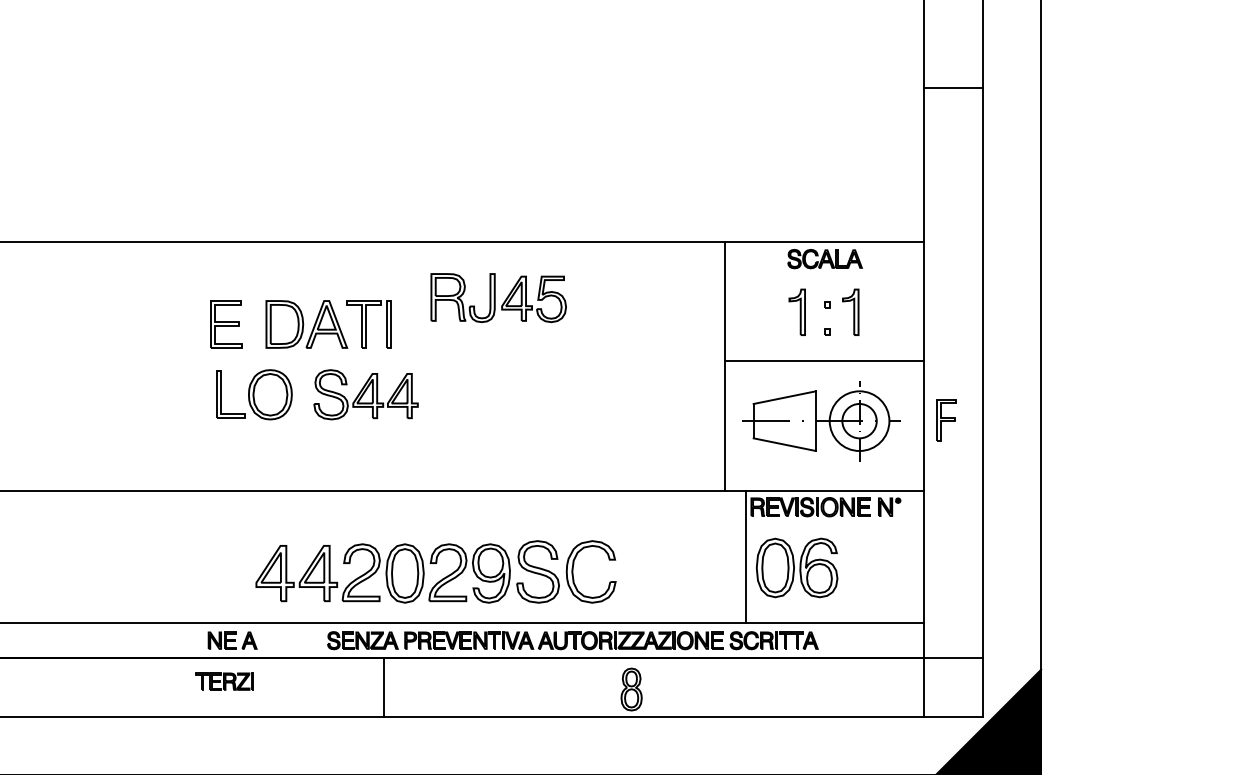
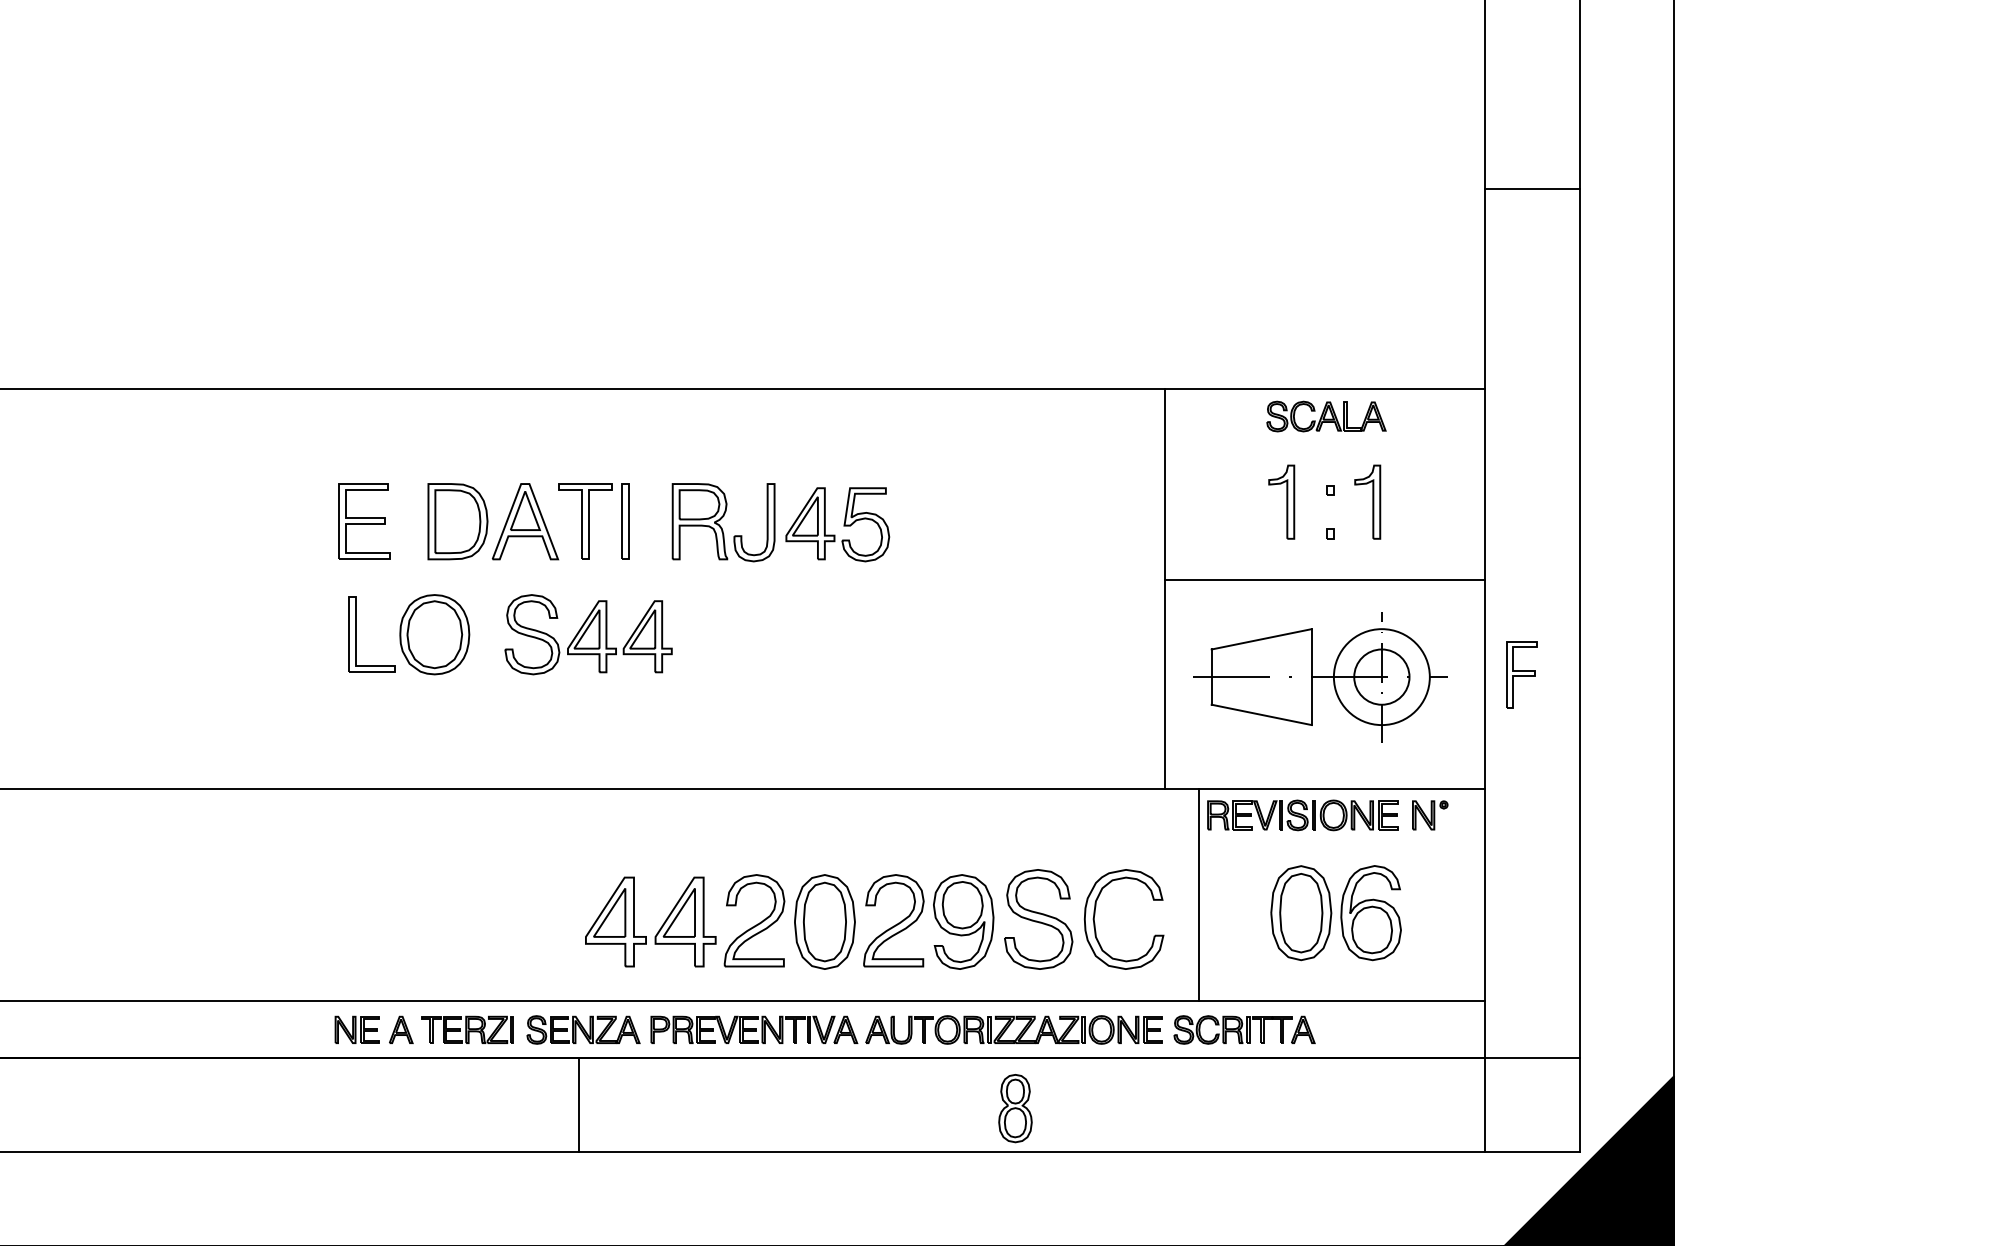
line: (953, 88) -> (1532, 188), moved
part: (498, 298) -> (780, 523), moved
part: (435, 563) -> (873, 905), moved
part: (796, 567) -> (1335, 912), moved
part: (224, 681) -> (467, 1029), moved
line: (384, 687) -> (579, 1105), moved

